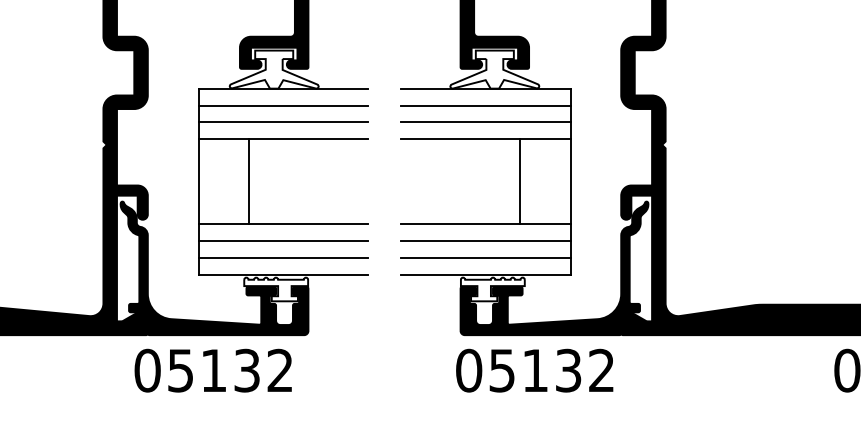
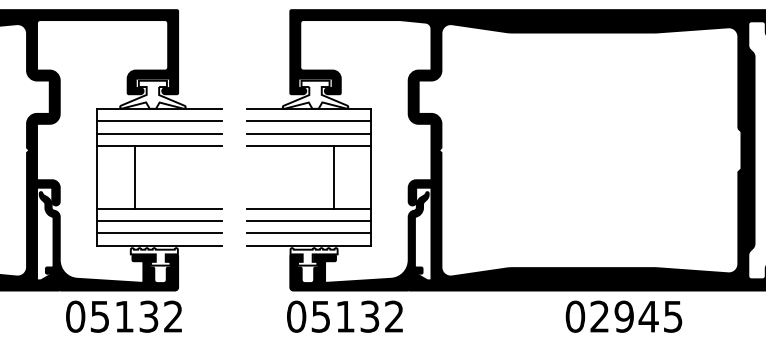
text: (212, 370) -> (123, 316), moved

